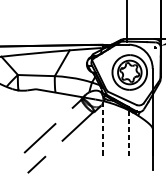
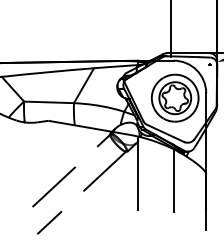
line: (102, 128) -> (138, 173), dashed -> solid
line: (128, 132) -> (173, 179), dashed -> solid

